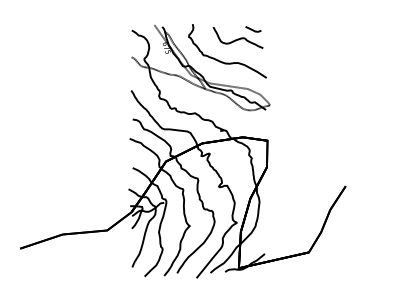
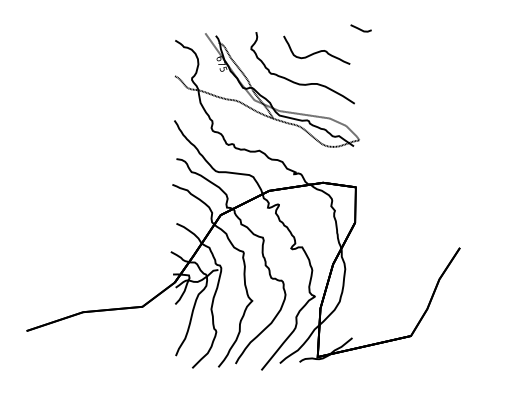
line: (253, 29) -> (361, 28), moved

